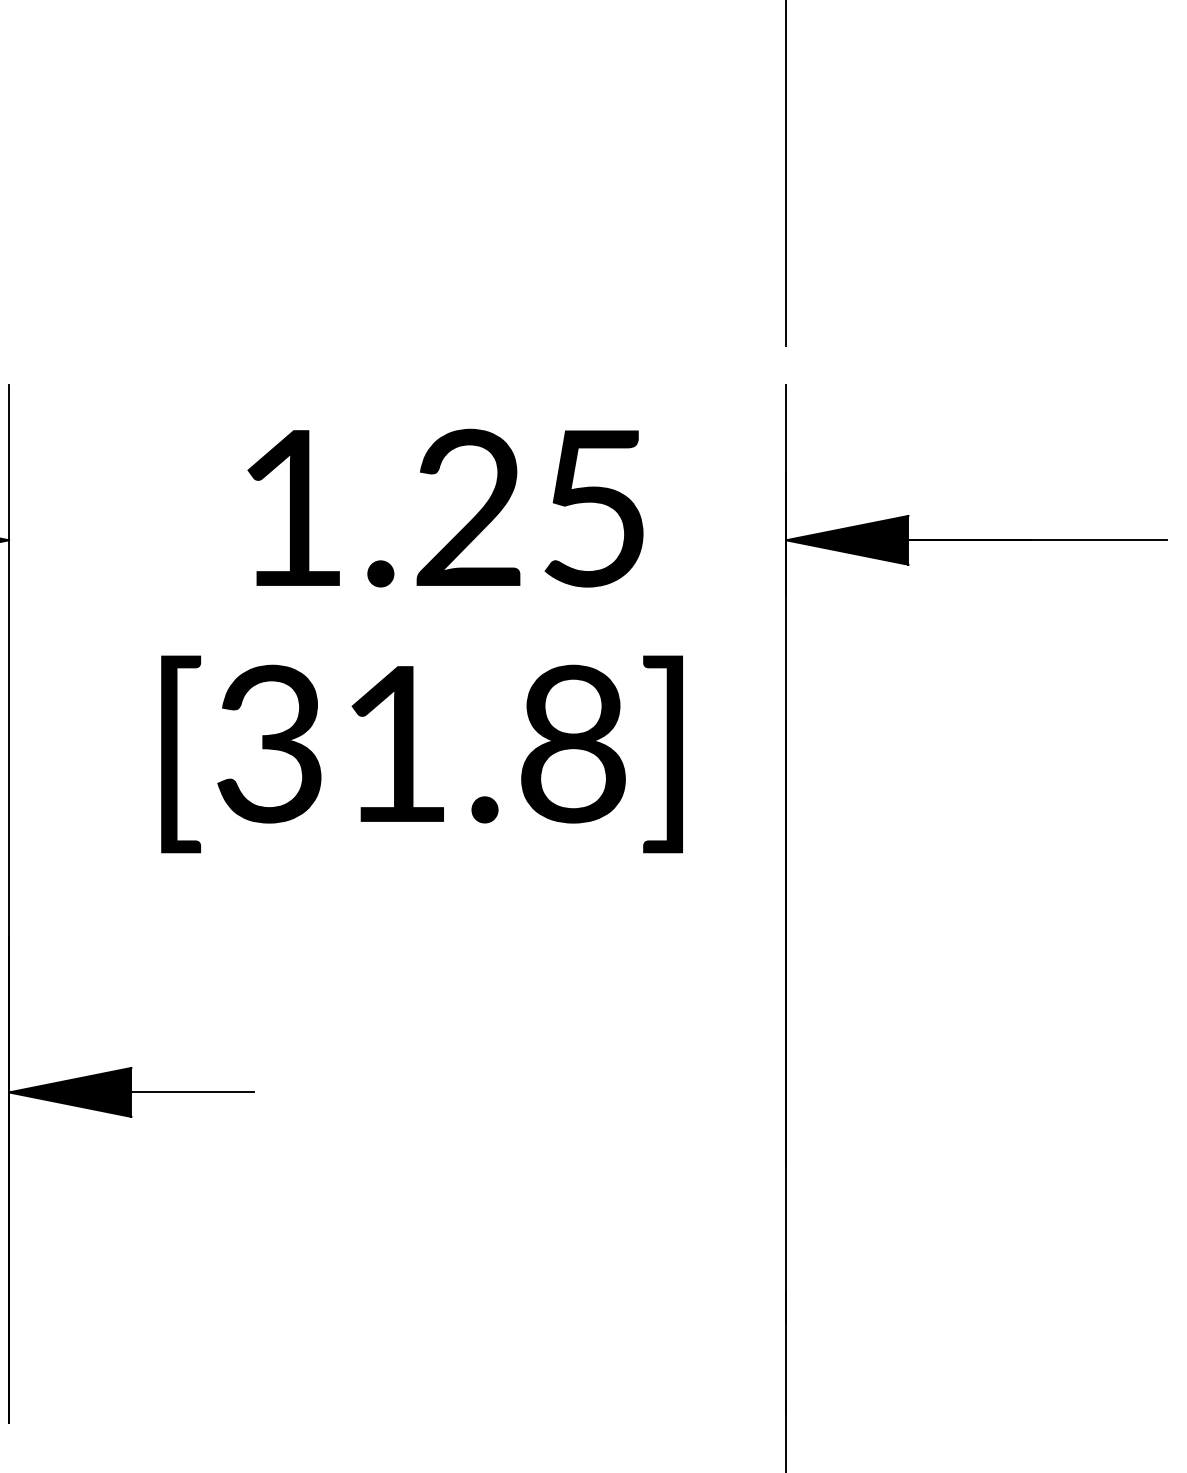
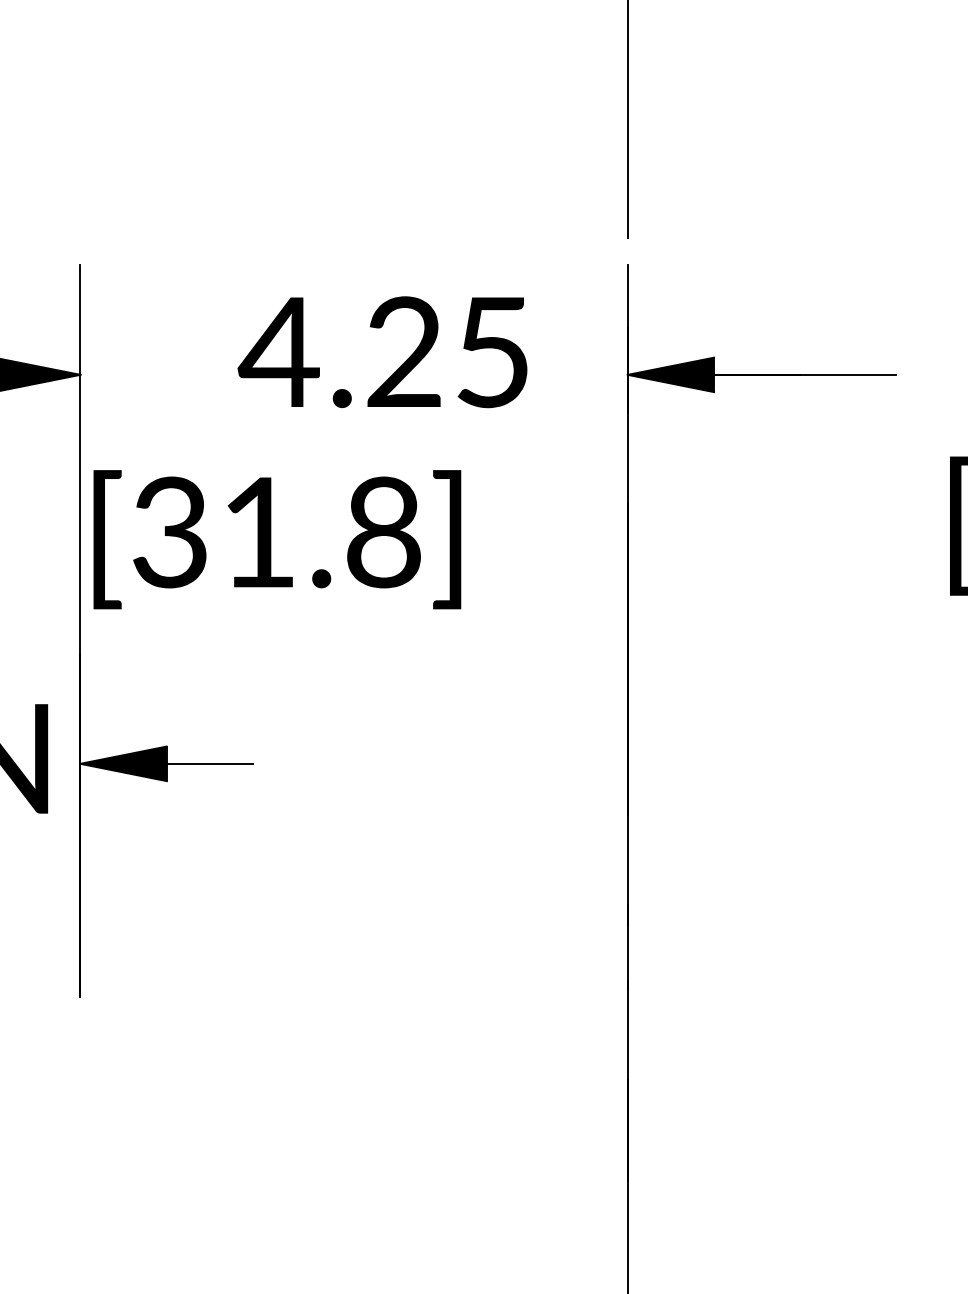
text: (290, 507) -> (278, 351), 1.25 -> 4.25
text: (422, 754) -> (277, 539), moved

